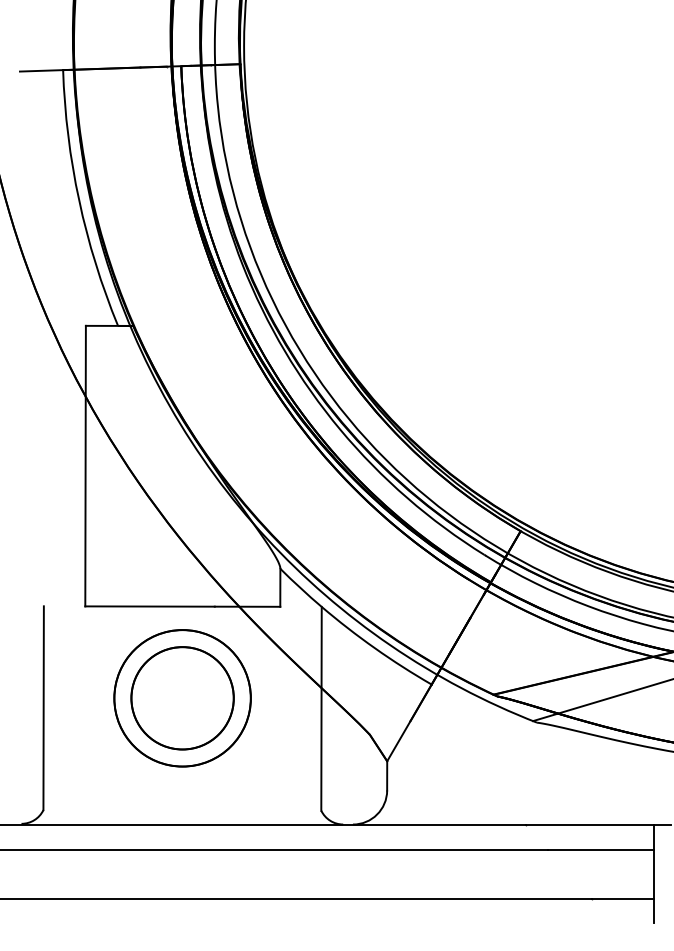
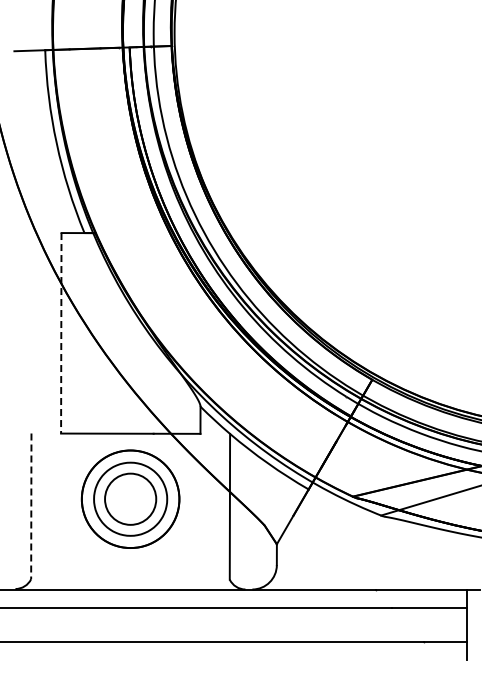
line: (85, 466) -> (61, 333), solid -> dashed
circle: (182, 697) -> (130, 498), size x0.7
line: (43, 708) -> (31, 506), solid -> dashed

